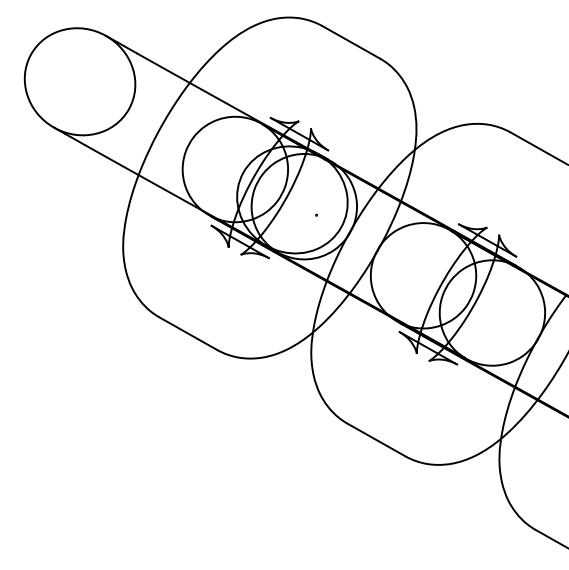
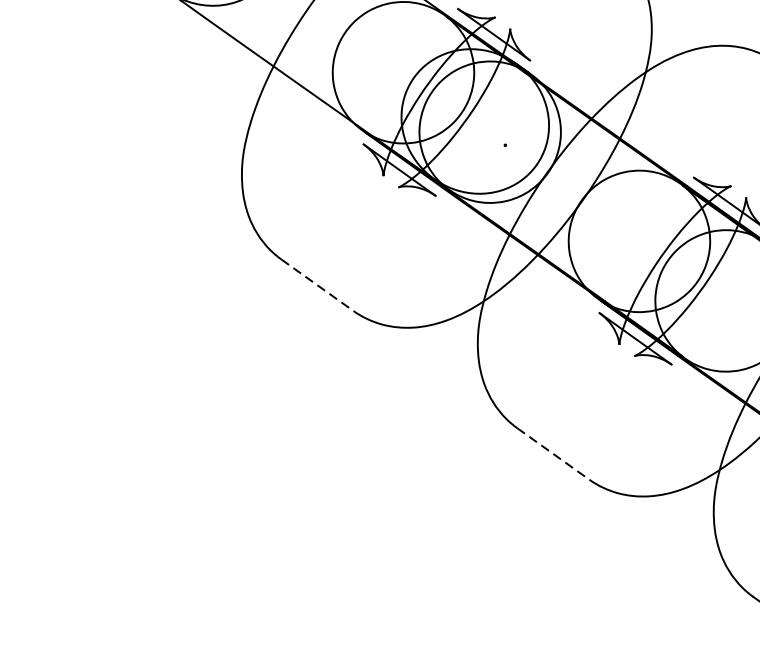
line: (188, 333) -> (317, 284), solid -> dashed
line: (377, 440) -> (554, 454), solid -> dashed

